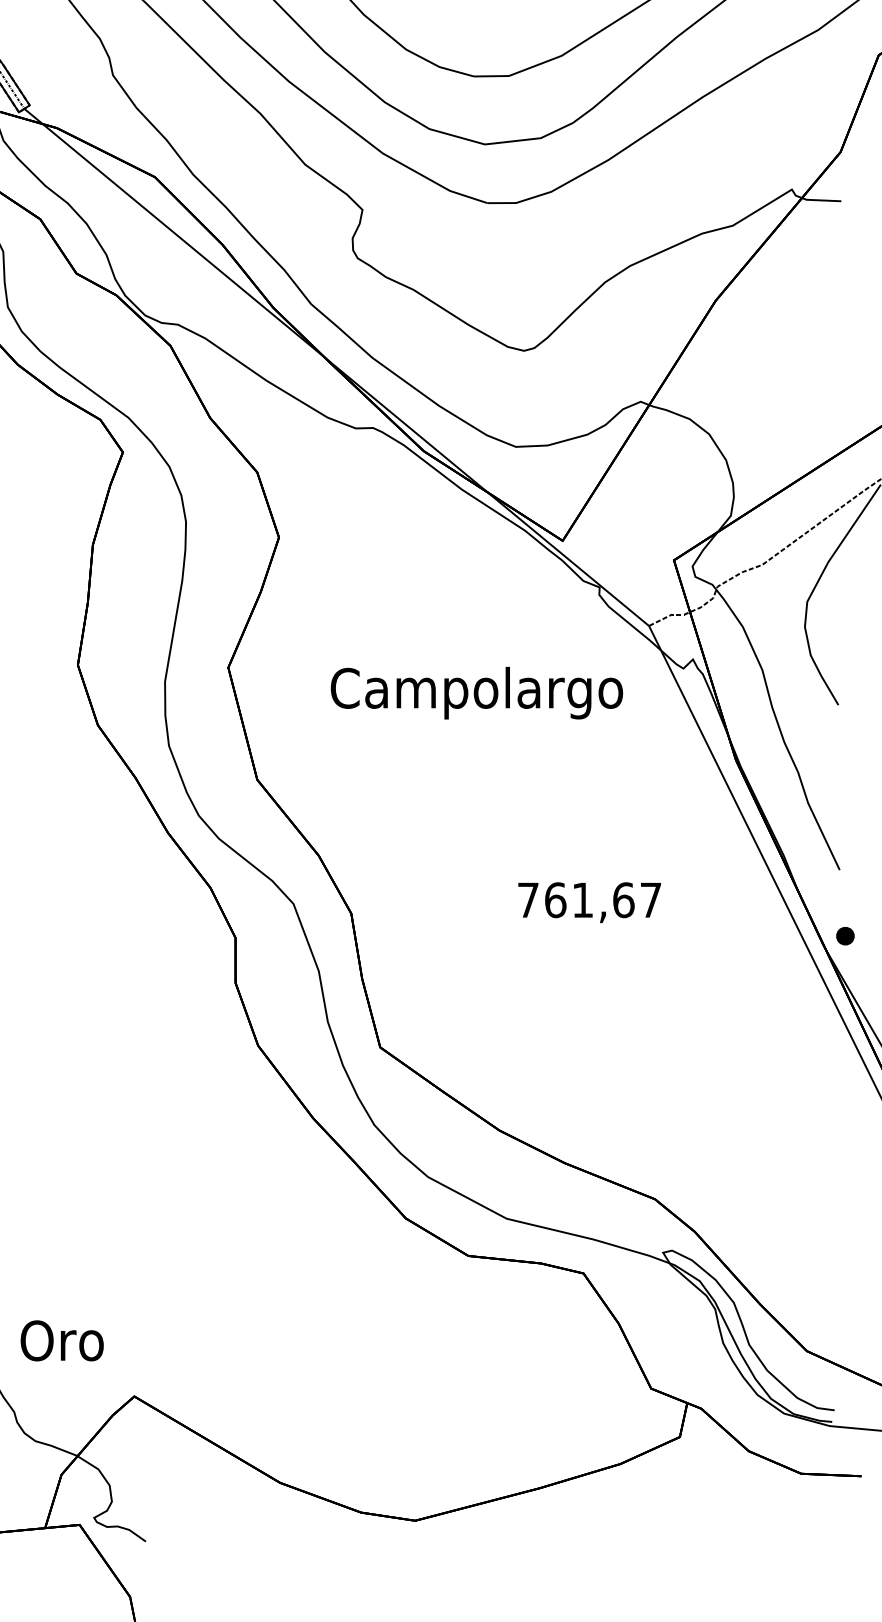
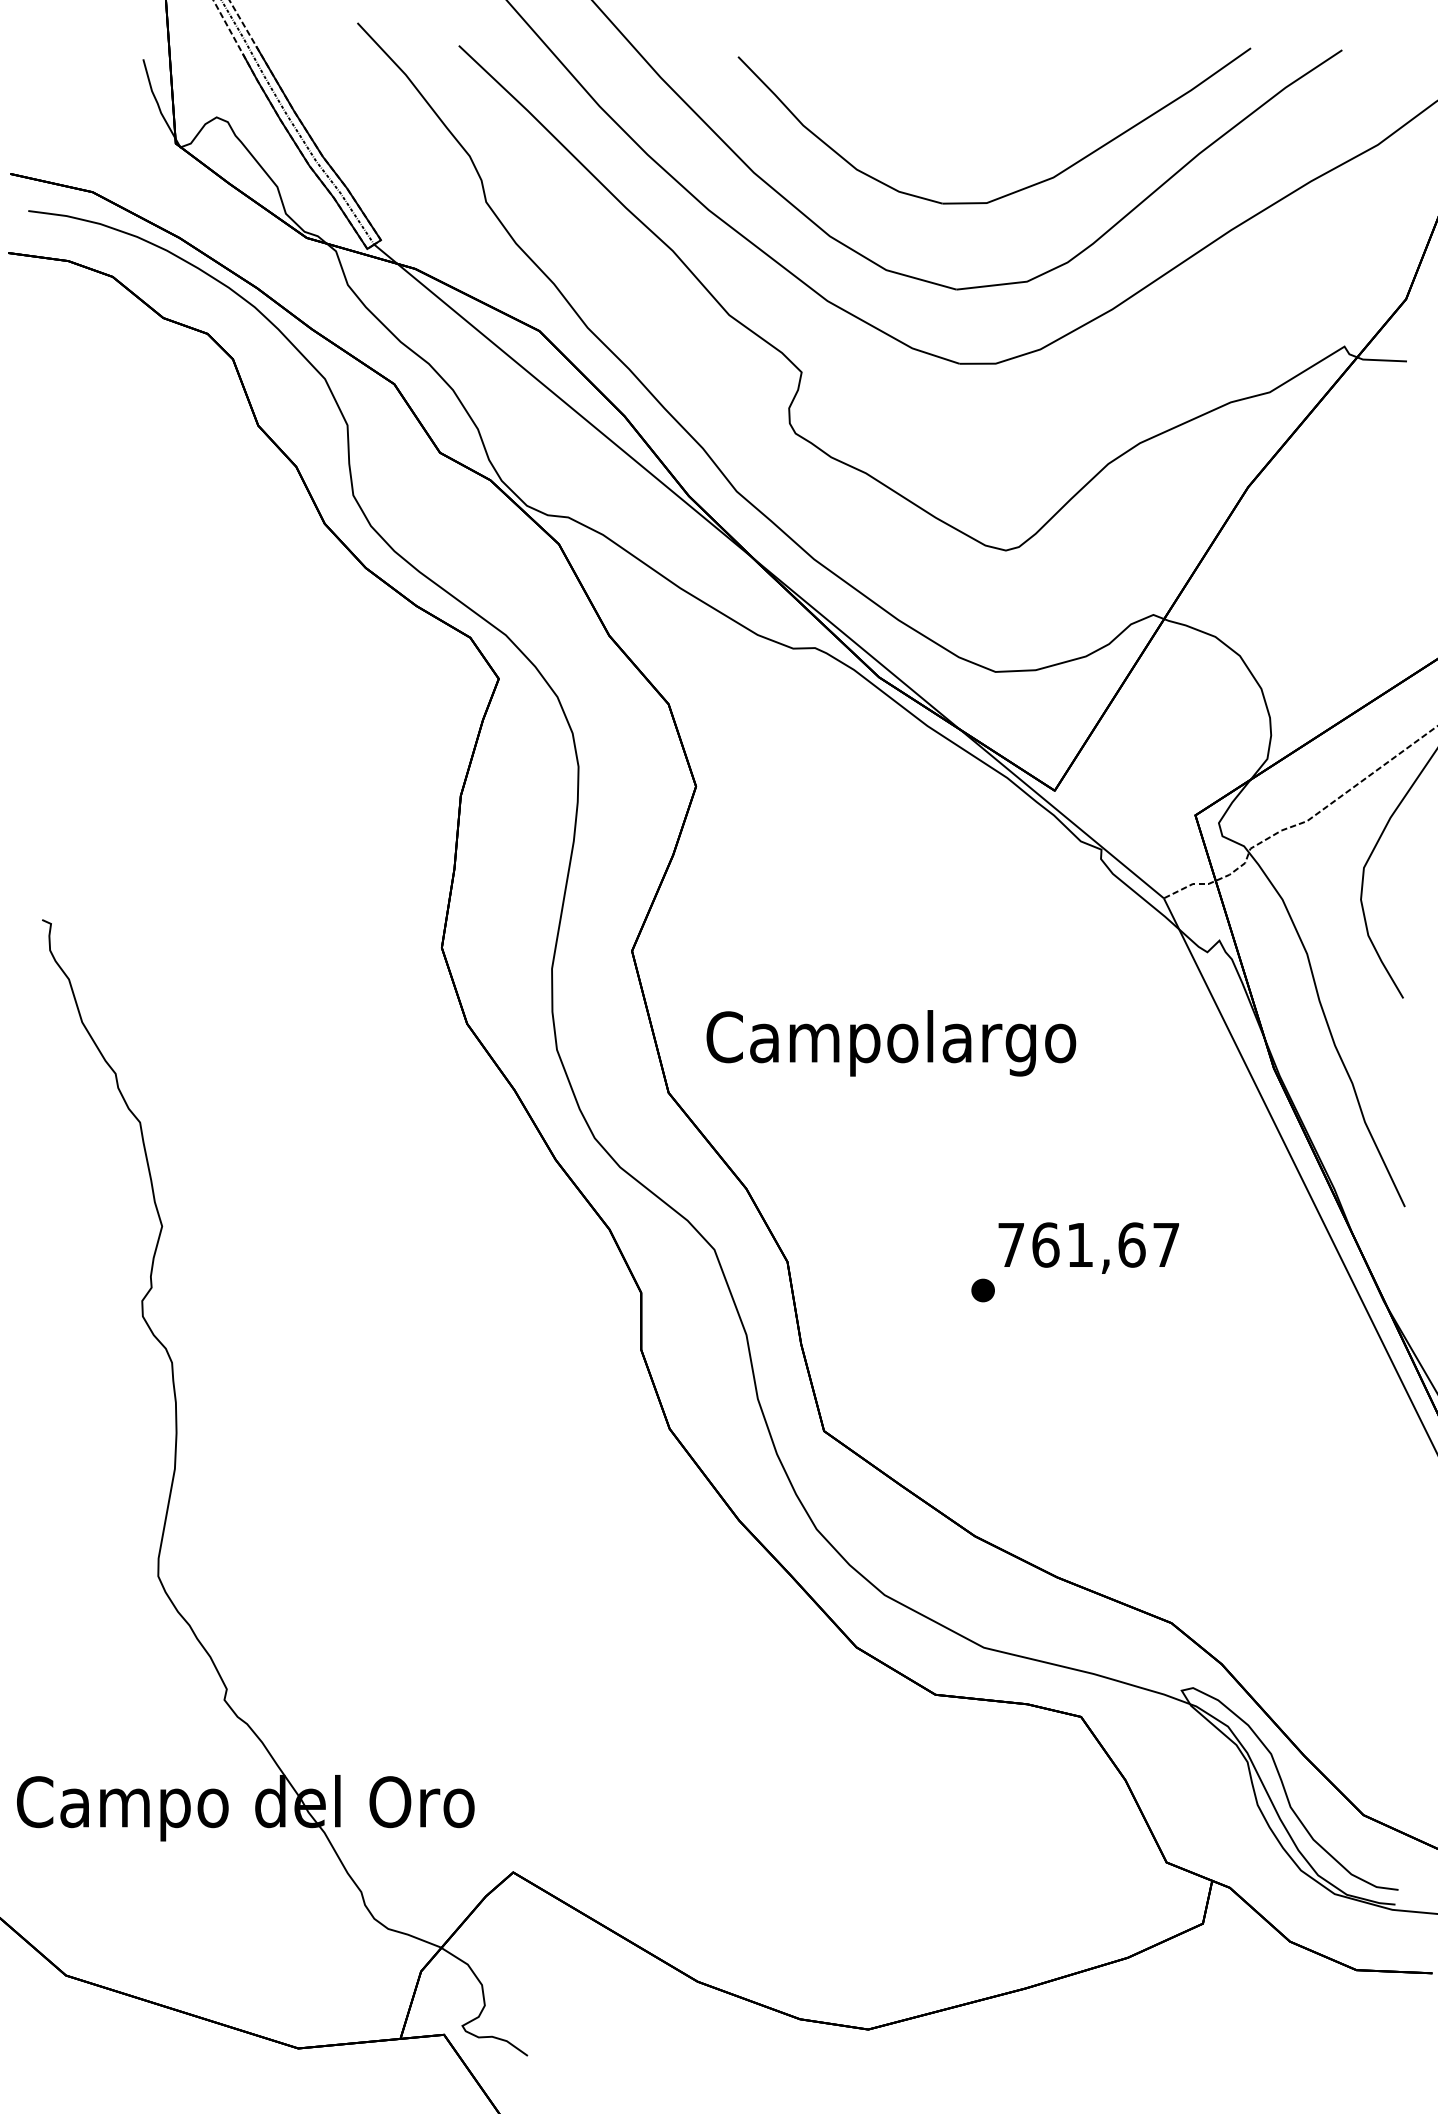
text: (477, 693) -> (891, 1043), moved
part: (844, 936) -> (982, 1290), moved

